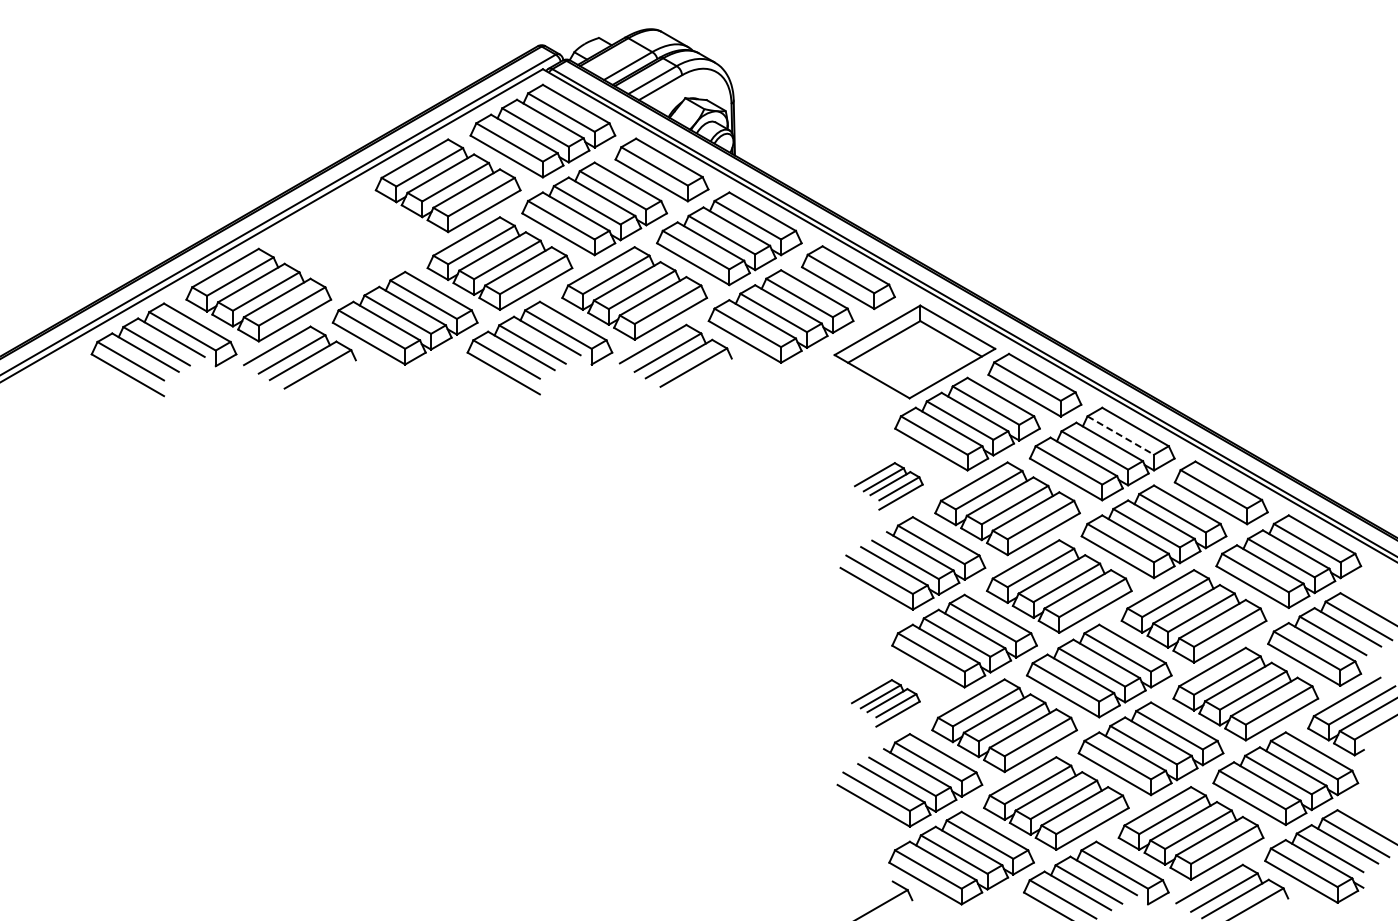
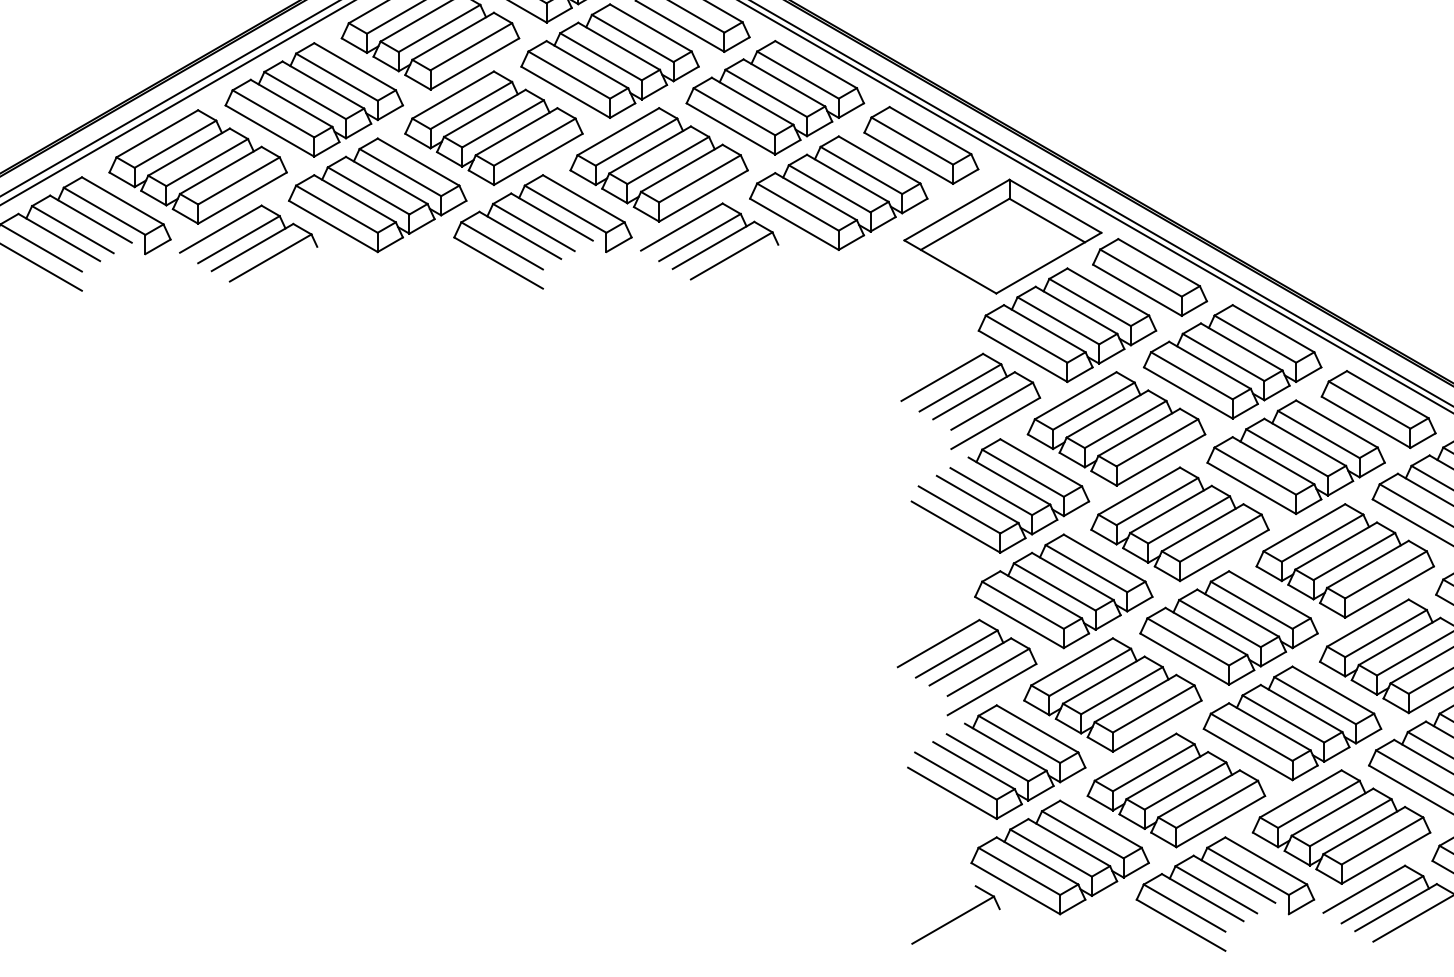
part: (353, 240) -> (314, 99), added
line: (1121, 435) -> (1256, 339), dashed -> solid
part: (888, 486) -> (970, 401), size x1.67
part: (885, 703) -> (966, 667), size x1.67

